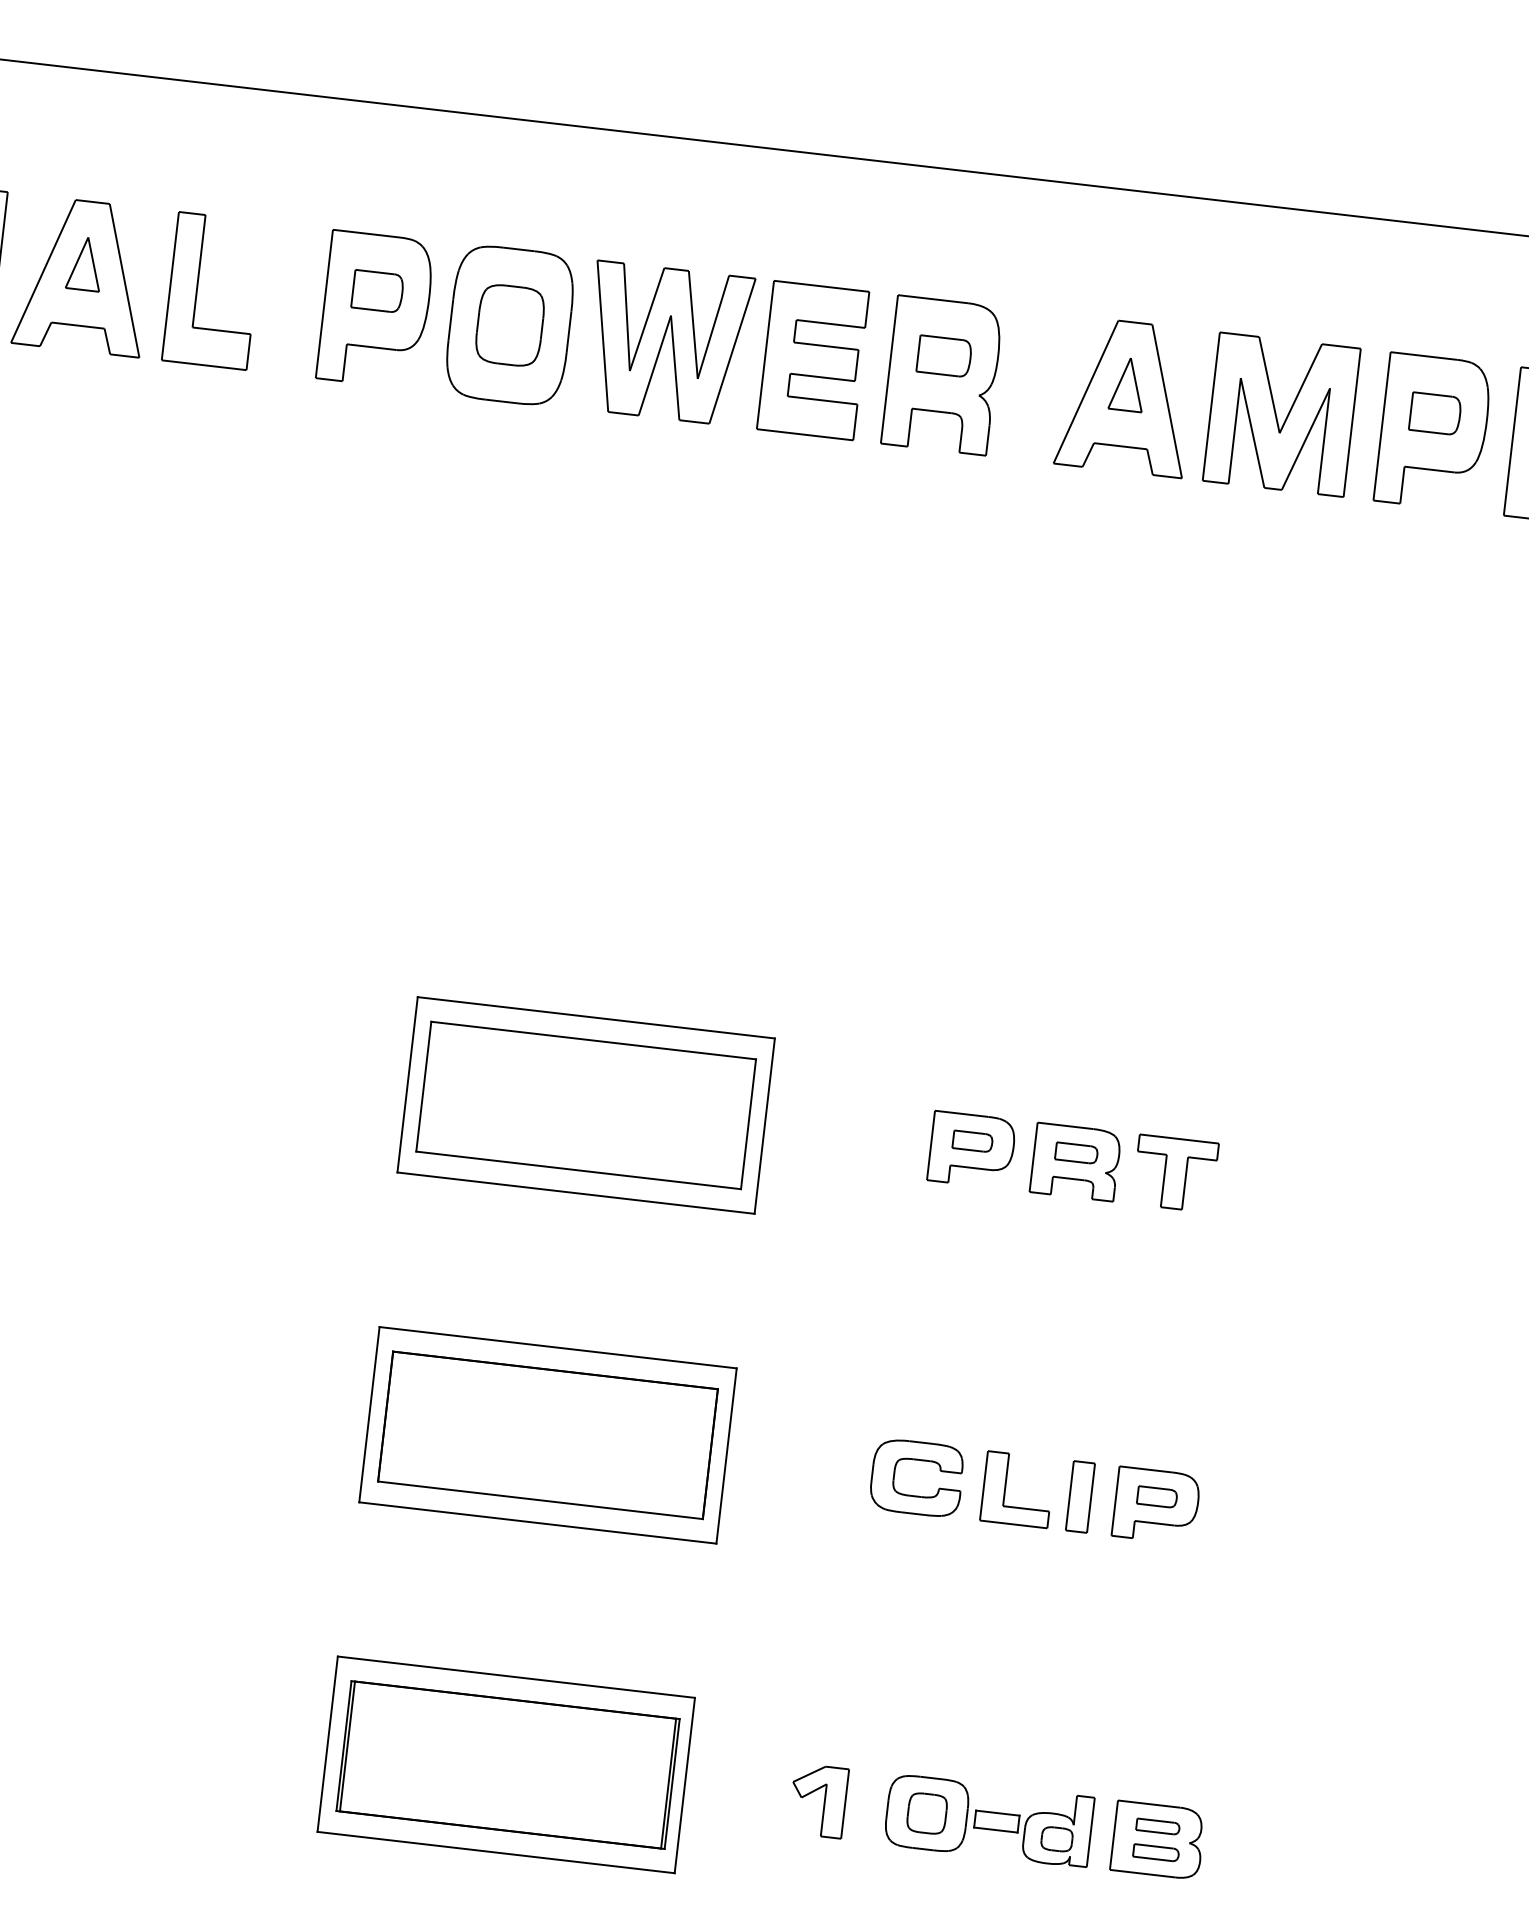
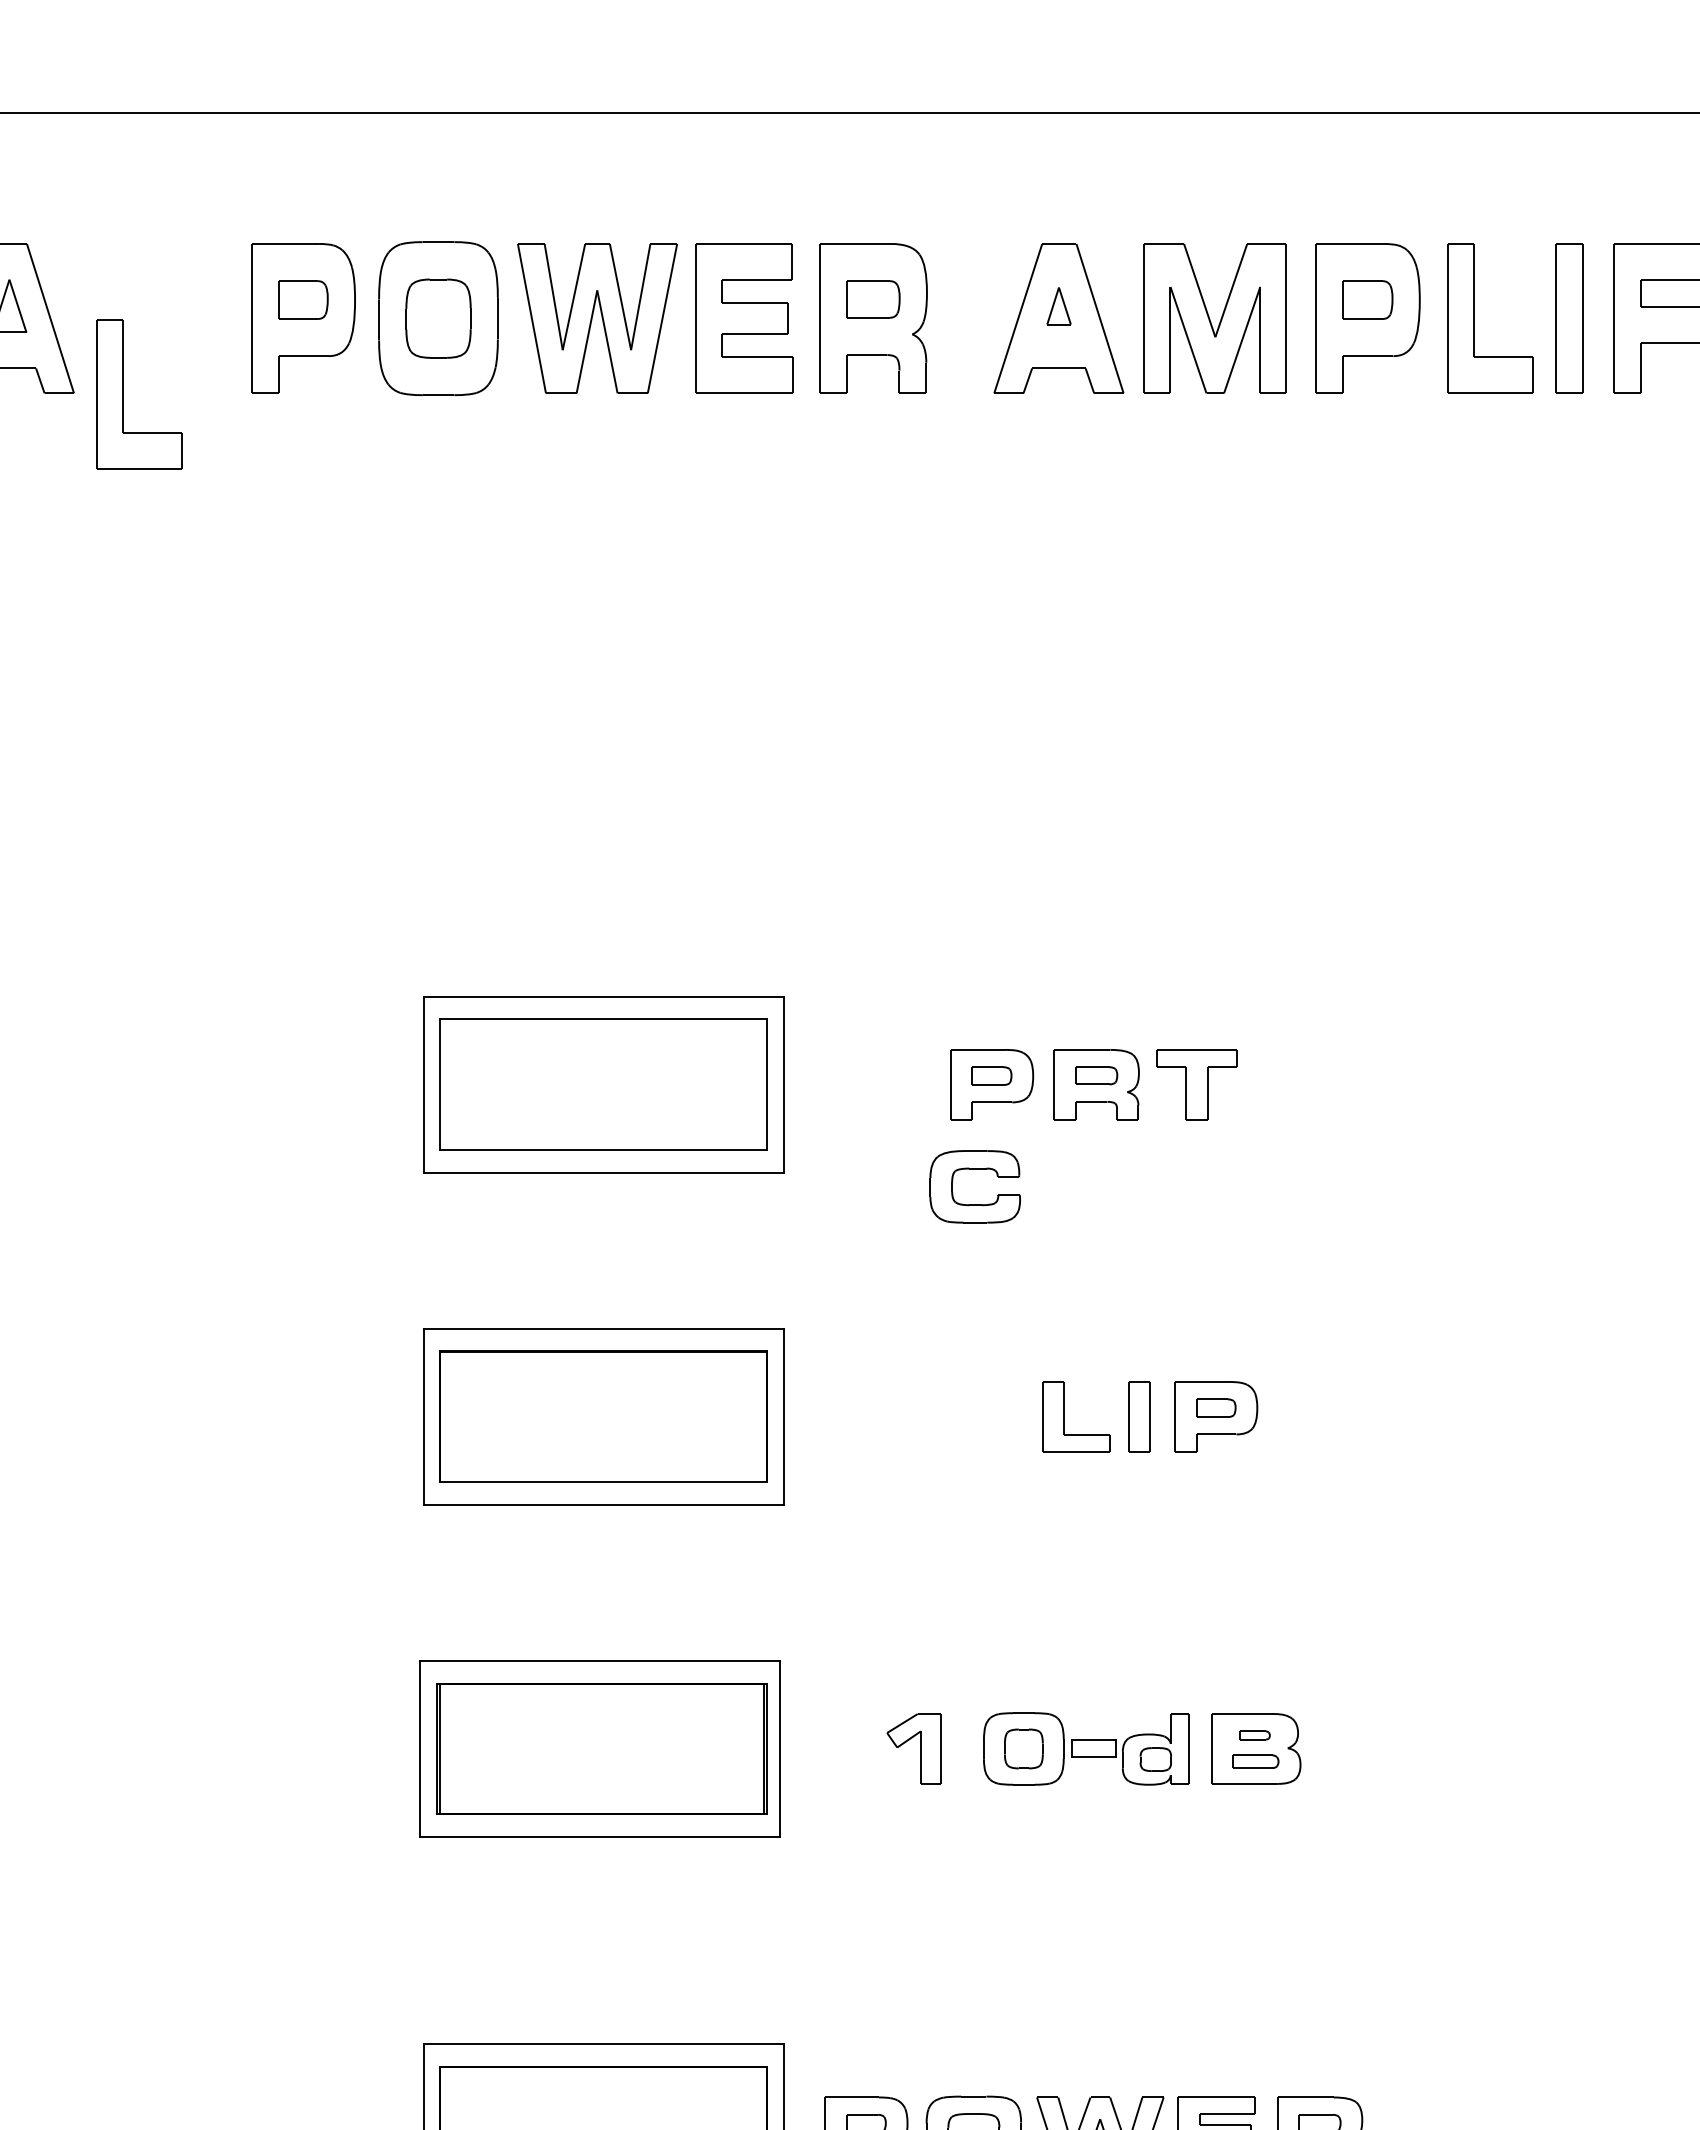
part: (197, 289) -> (123, 394), moved
part: (1127, 383) -> (1058, 305), size x0.7
part: (918, 1460) -> (974, 1169), moved
part: (1157, 1826) -> (1254, 1735), size x0.7

